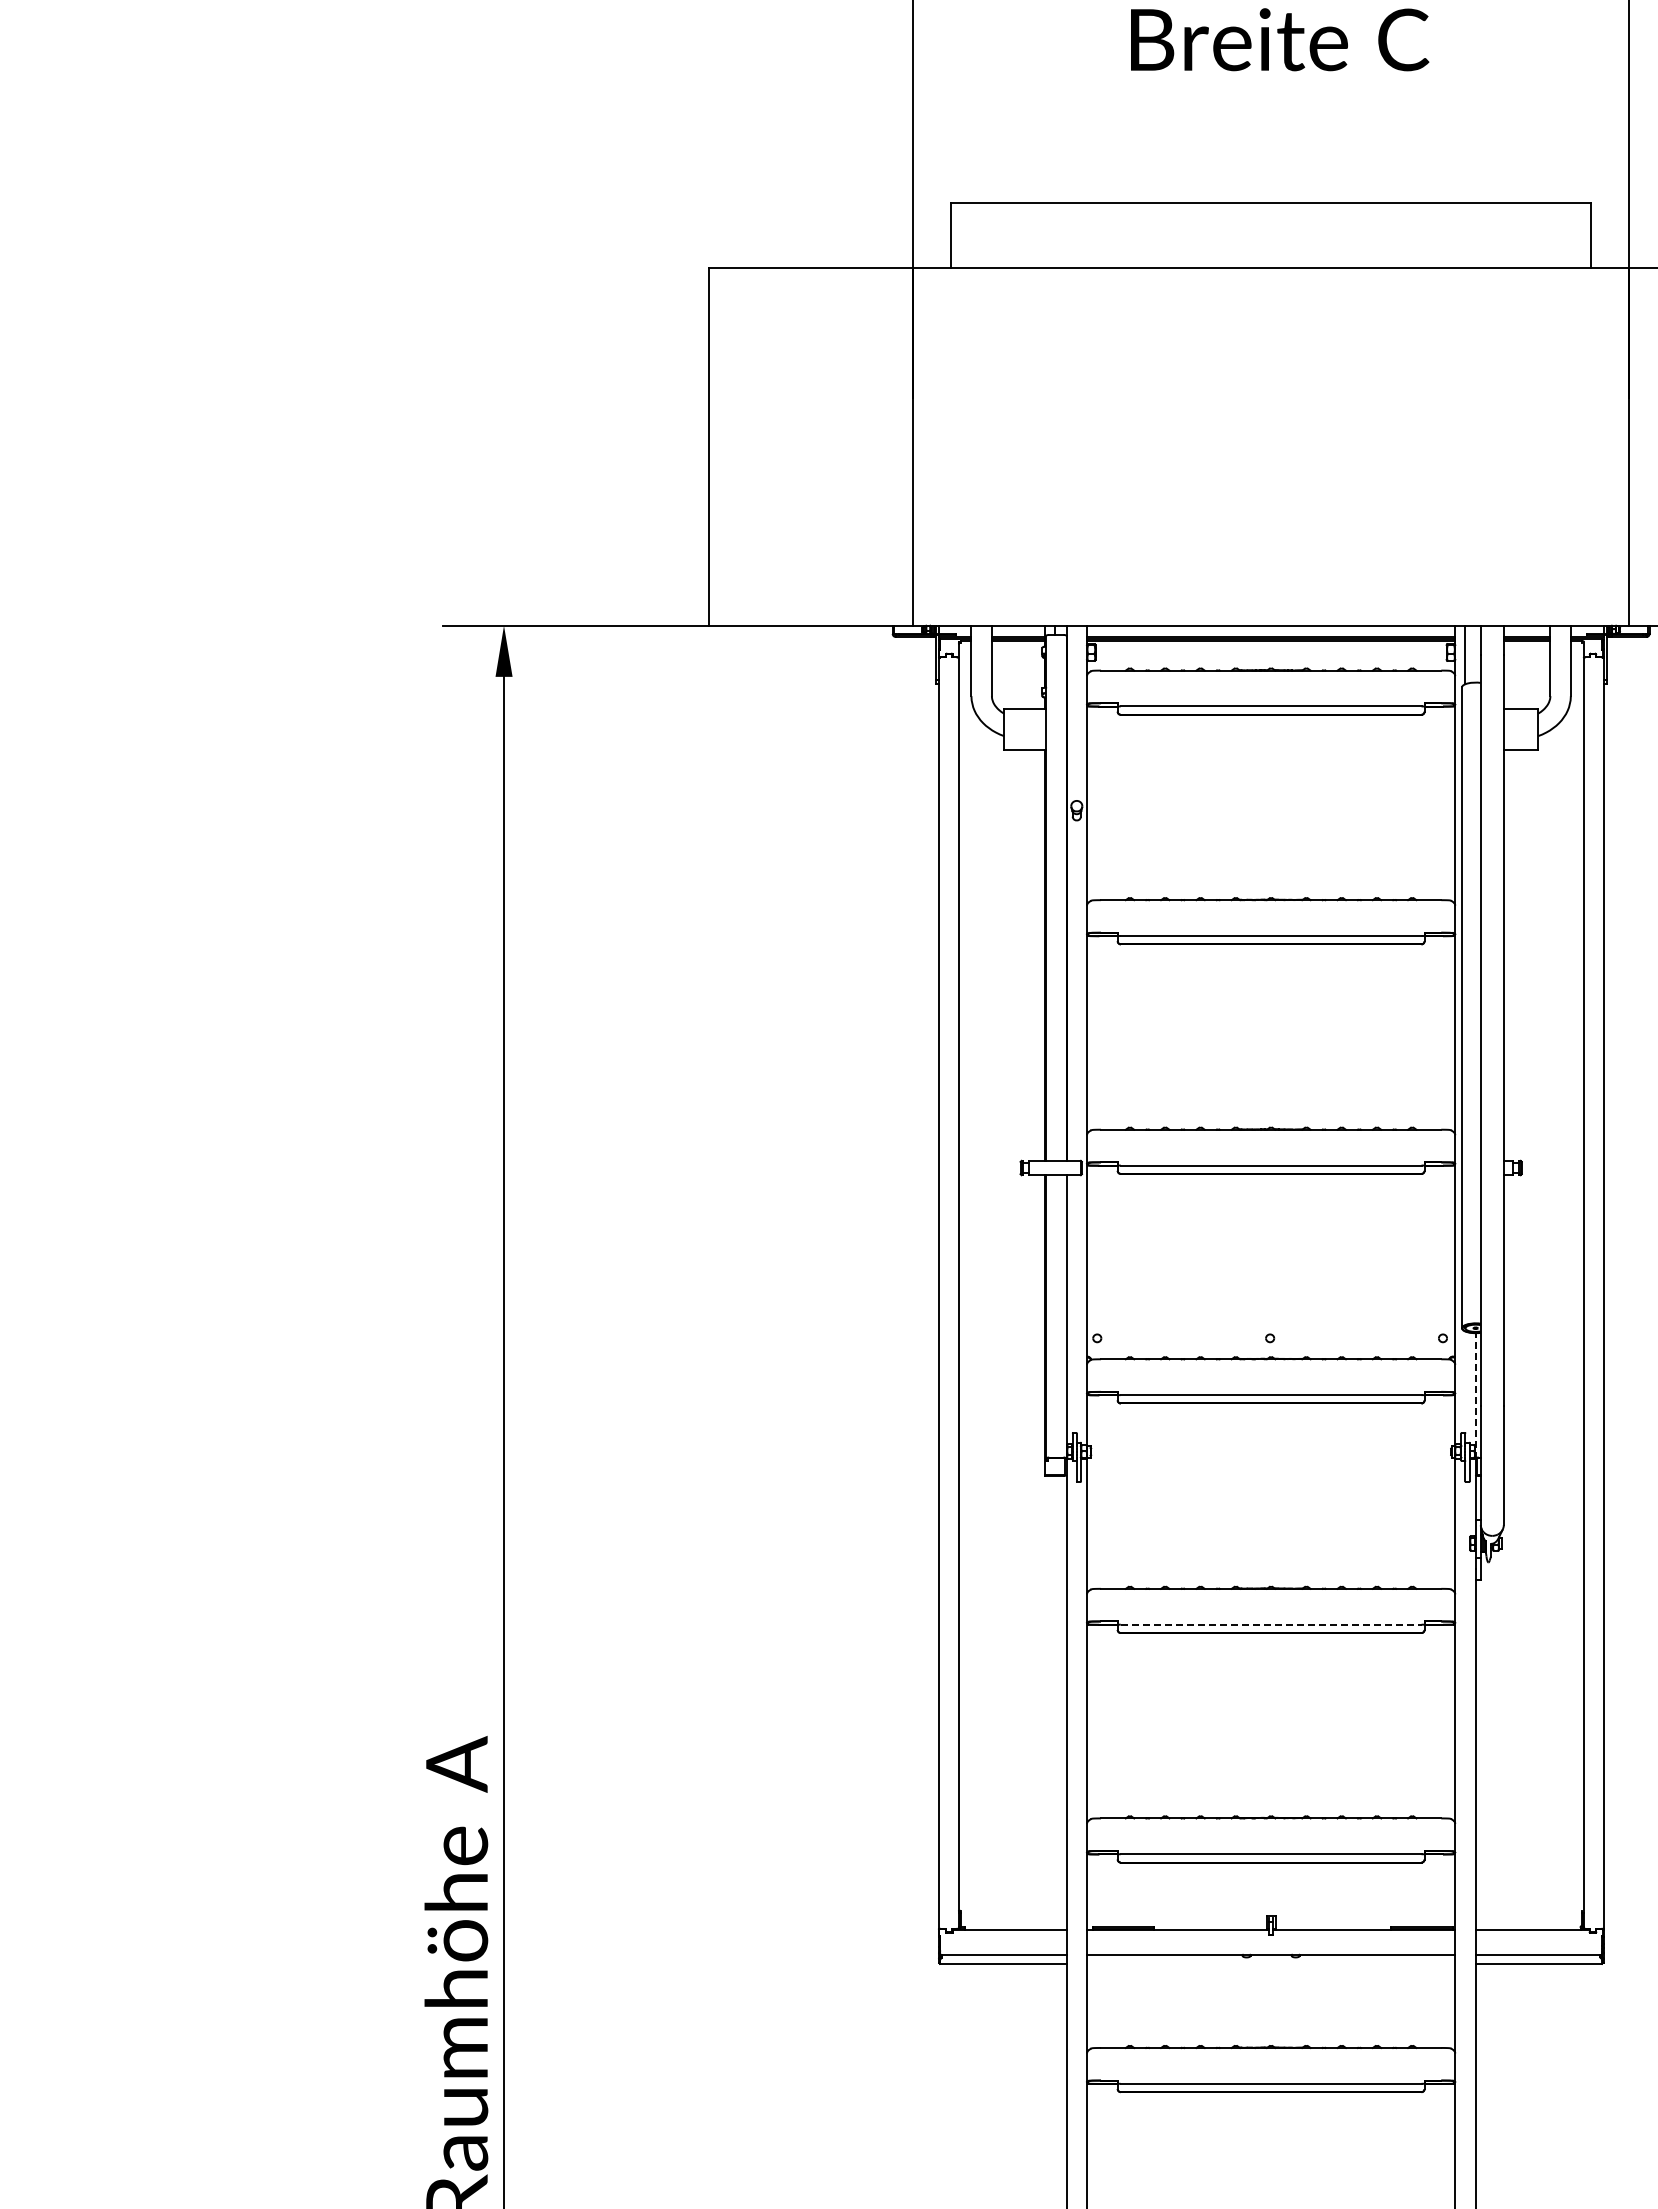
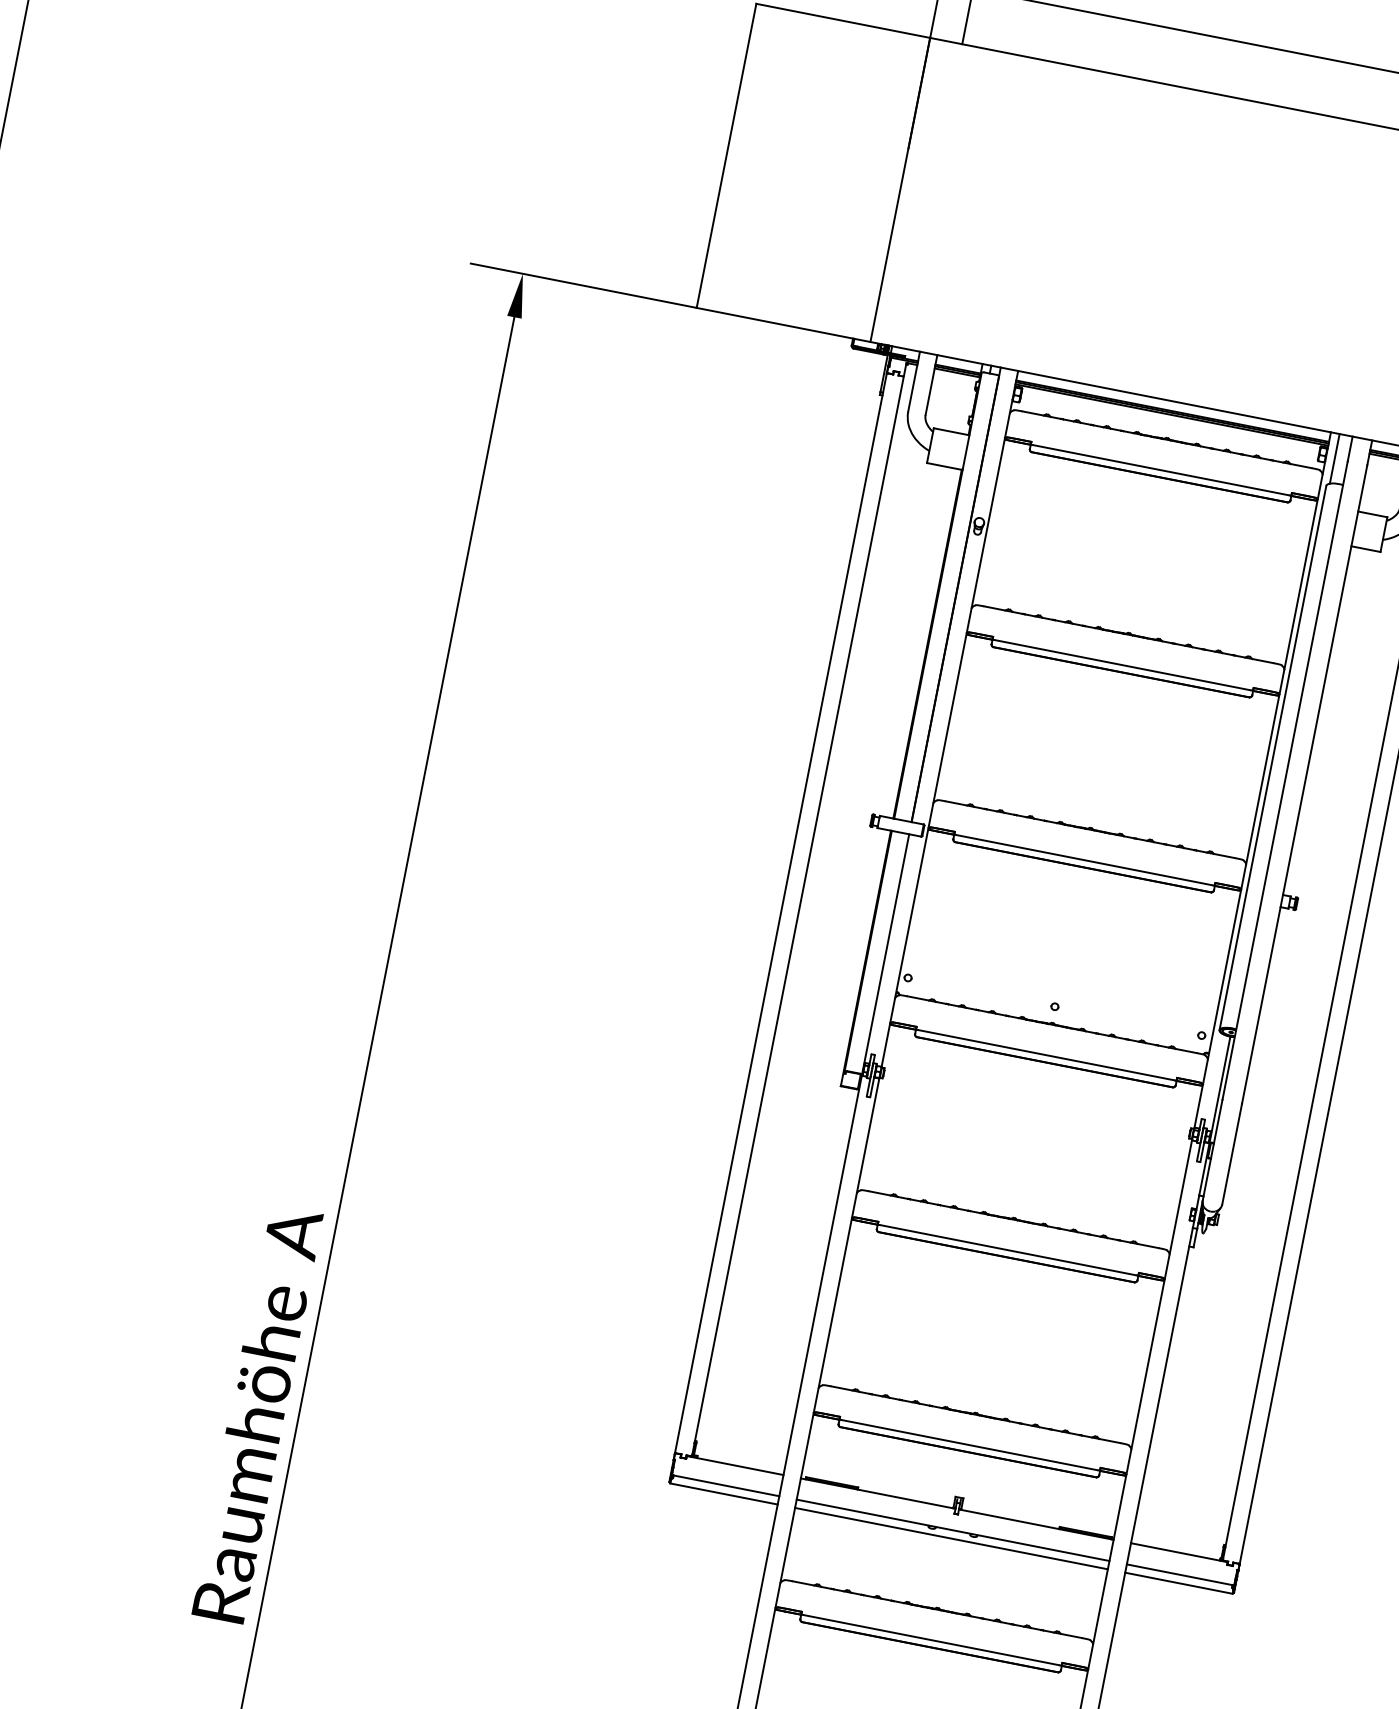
line: (1475, 1395) -> (1219, 1089), dashed -> solid
line: (1271, 1624) -> (1008, 1250), dashed -> solid
line: (1271, 1964) -> (951, 1538), added

